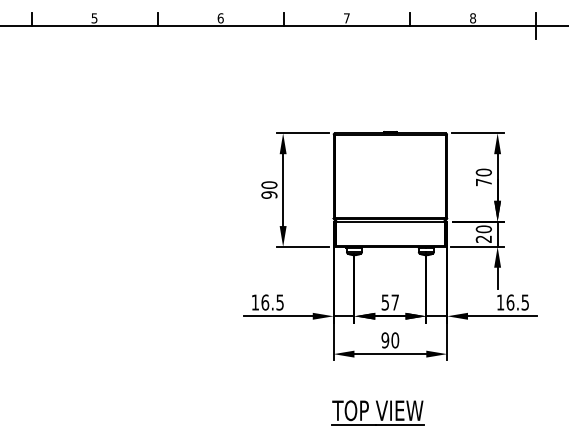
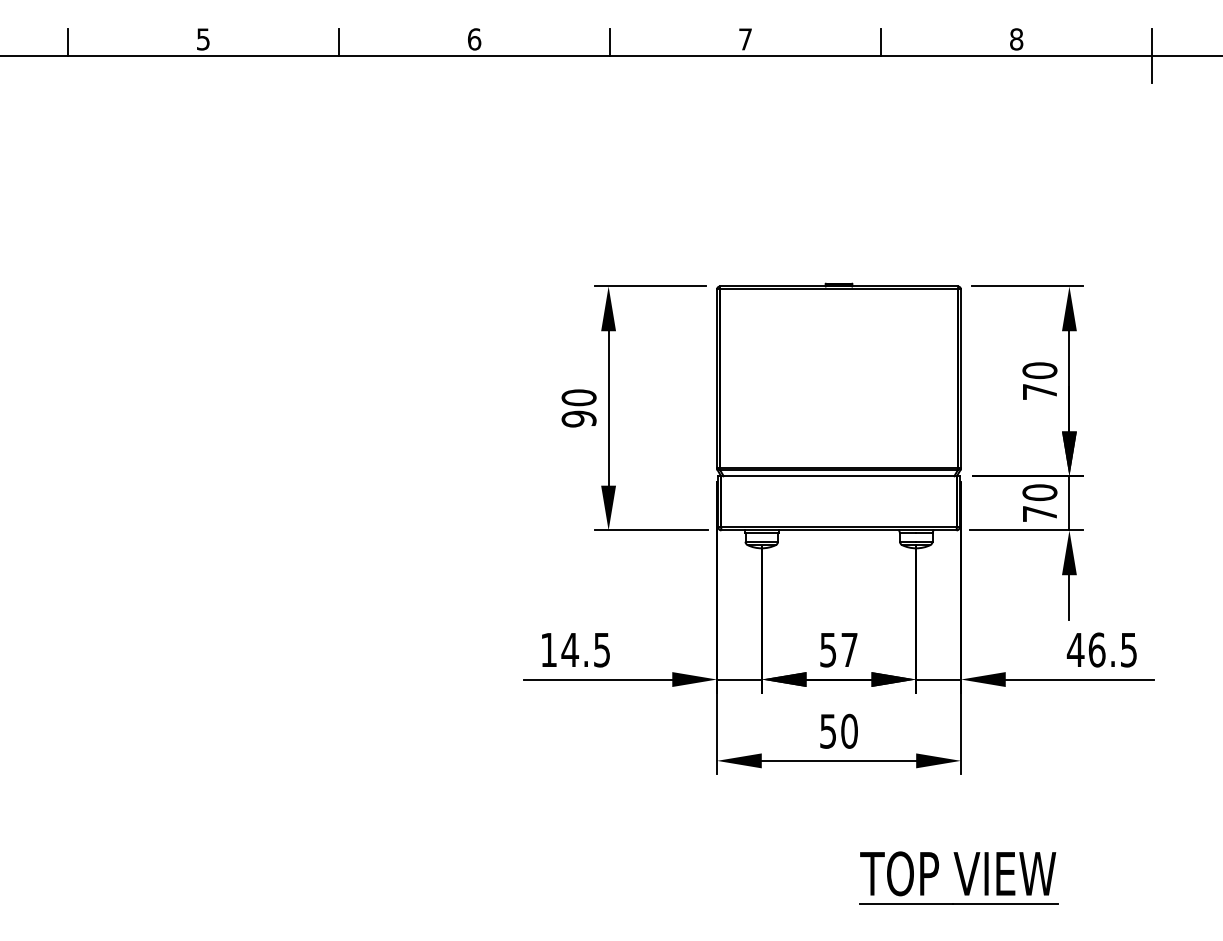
text: (483, 238) -> (1039, 512), 20 -> 70
text: (265, 302) -> (570, 649), 16.5 -> 14.5
text: (500, 302) -> (1075, 649), 16.5 -> 46.5
text: (385, 340) -> (828, 731), 90 -> 50
part: (377, 412) -> (957, 877), moved

